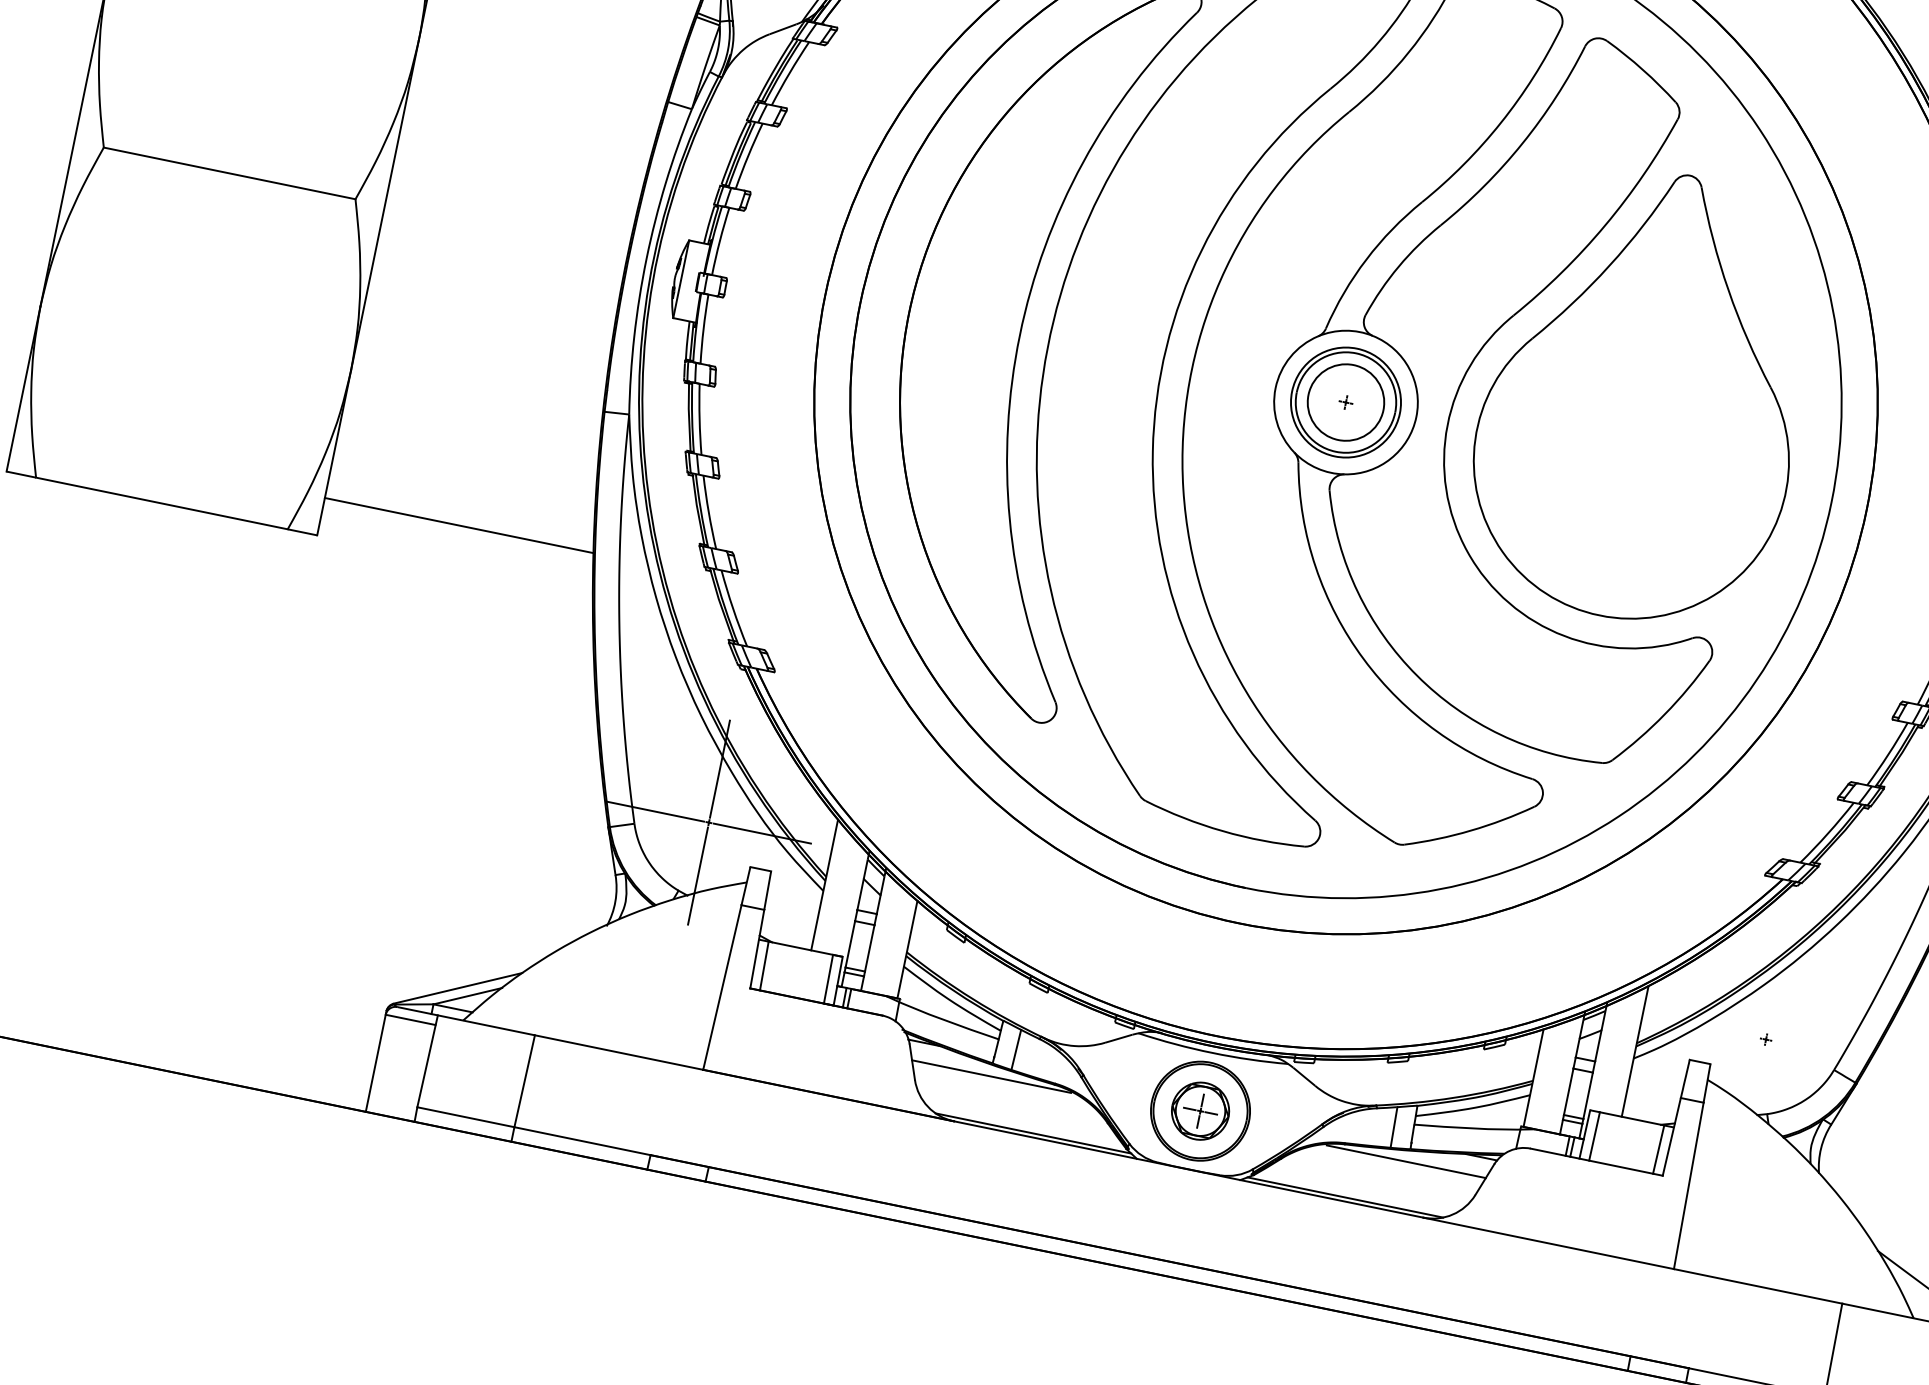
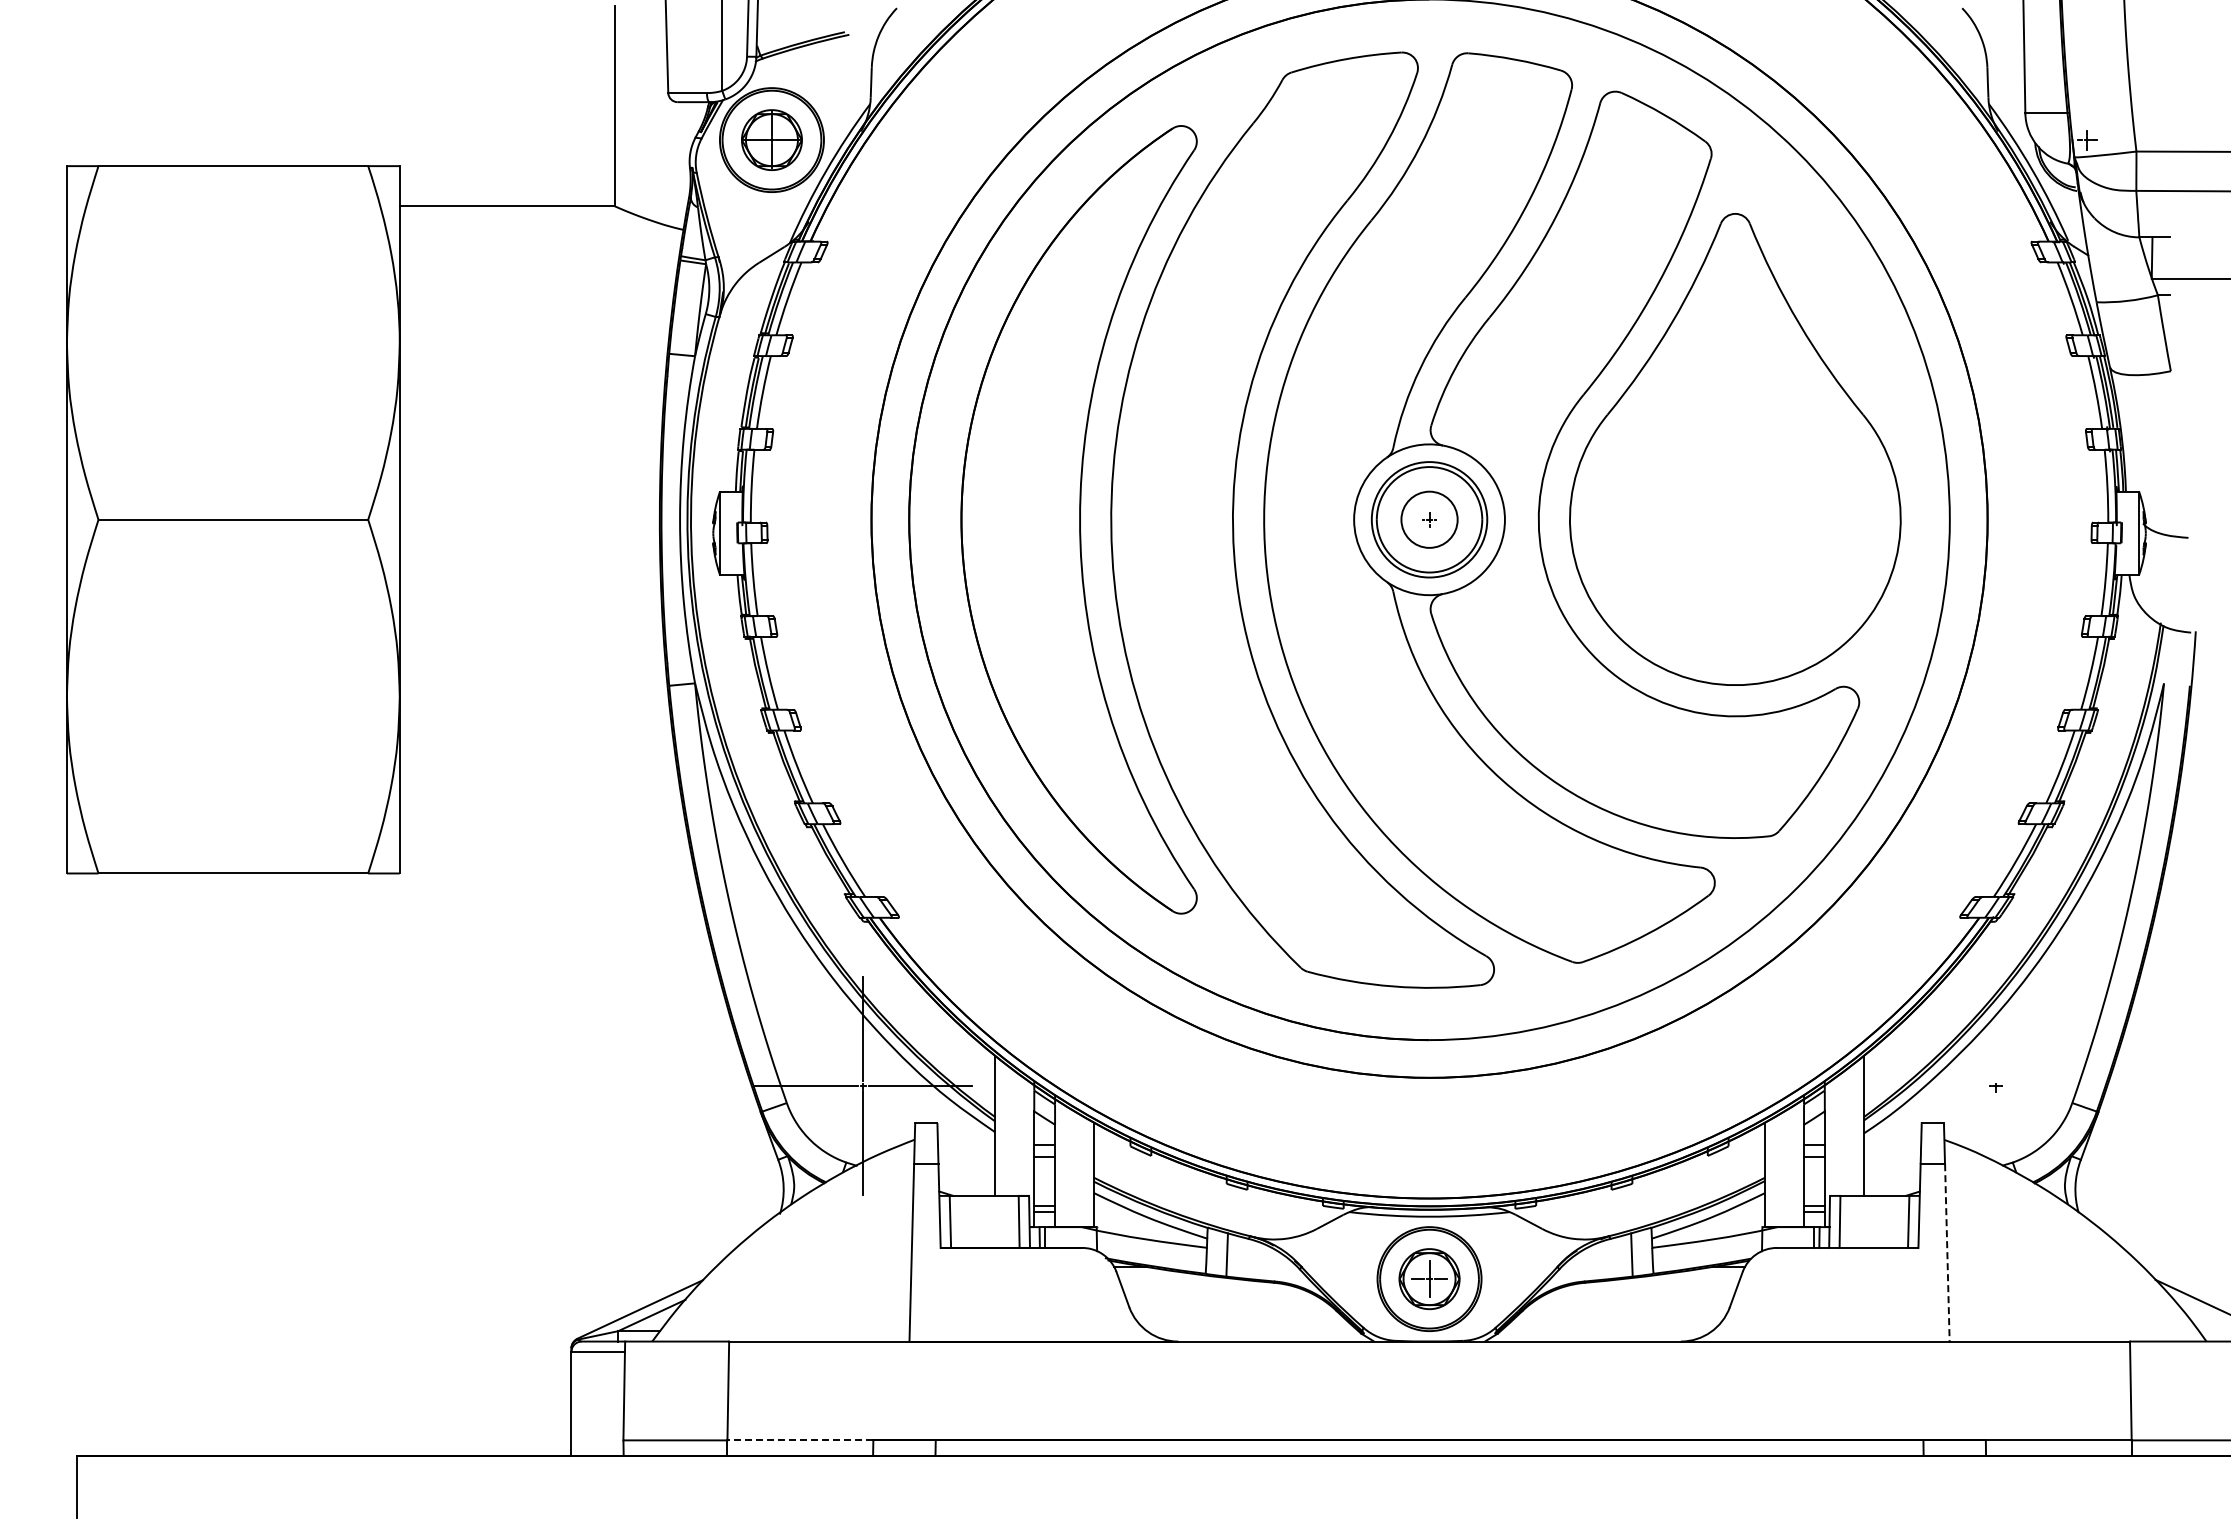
circle: (1346, 402) -> (1429, 519), size x0.7
line: (459, 525) -> (543, 833), removed
line: (991, 1076) -> (1207, 1287), removed
line: (1033, 1133) -> (1262, 1337), removed
line: (582, 1141) -> (800, 1440), solid -> dashed
line: (1406, 1161) -> (1651, 1287), removed
line: (1689, 1185) -> (1947, 1252), solid -> dashed
line: (1345, 1197) -> (1596, 1337), removed

